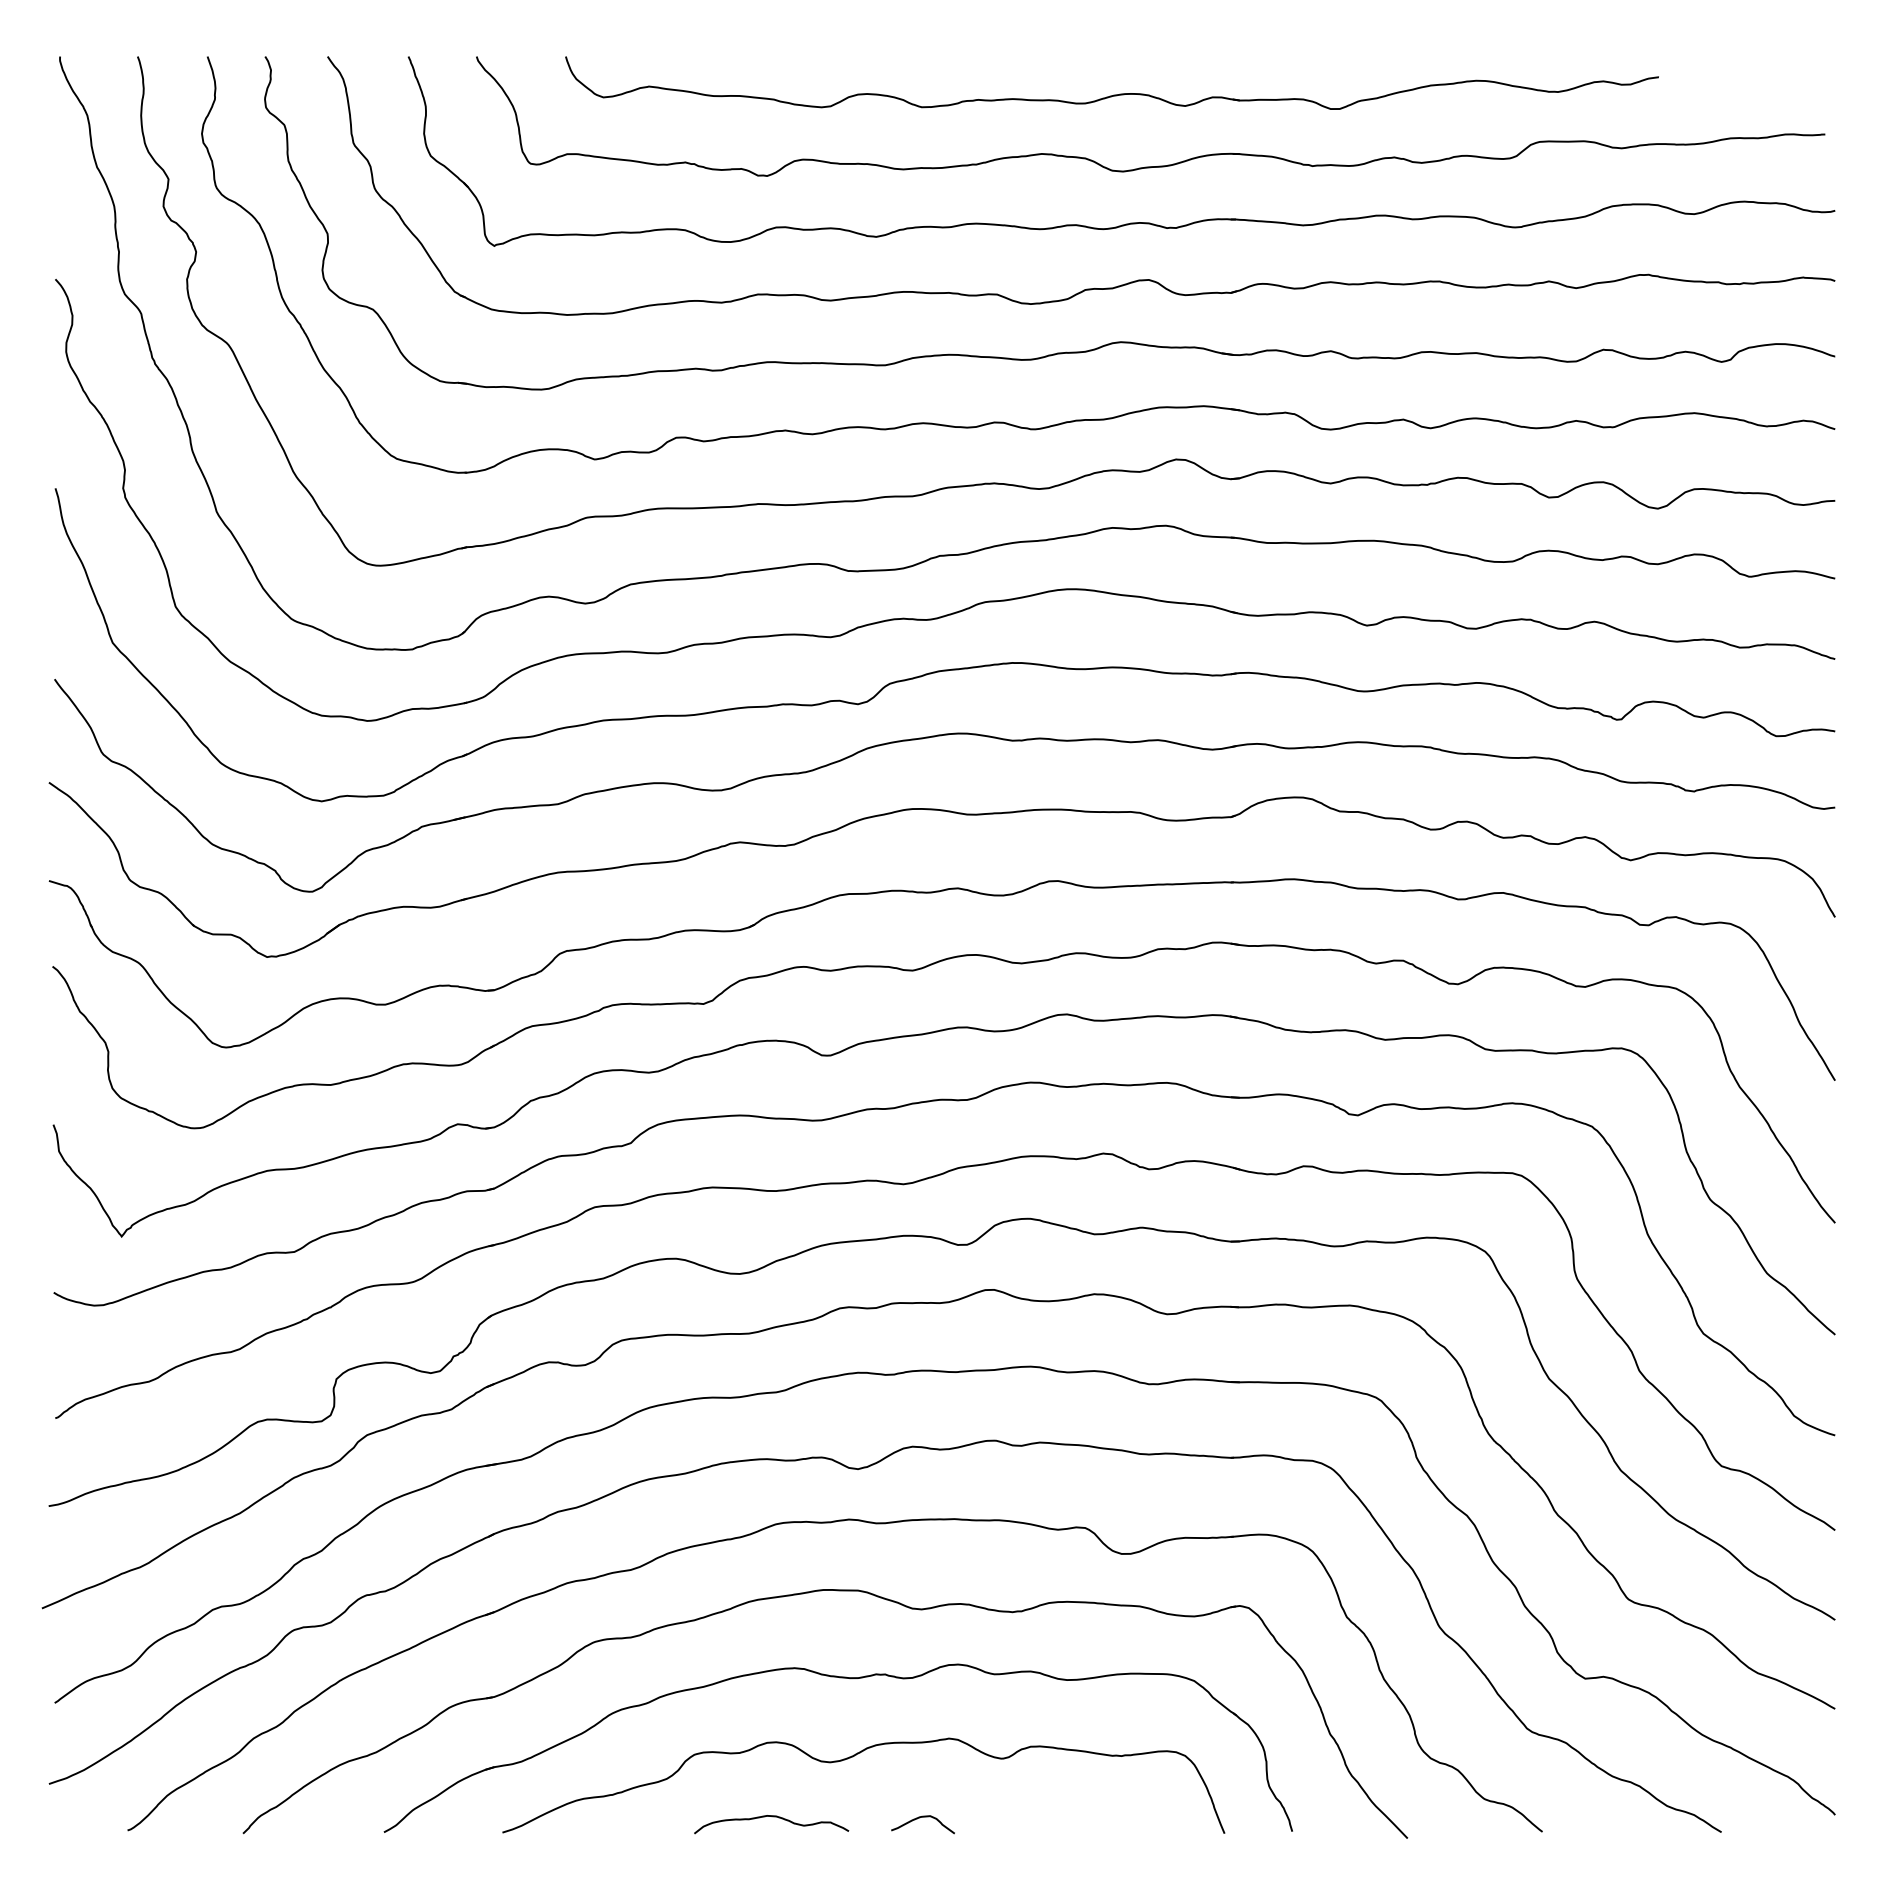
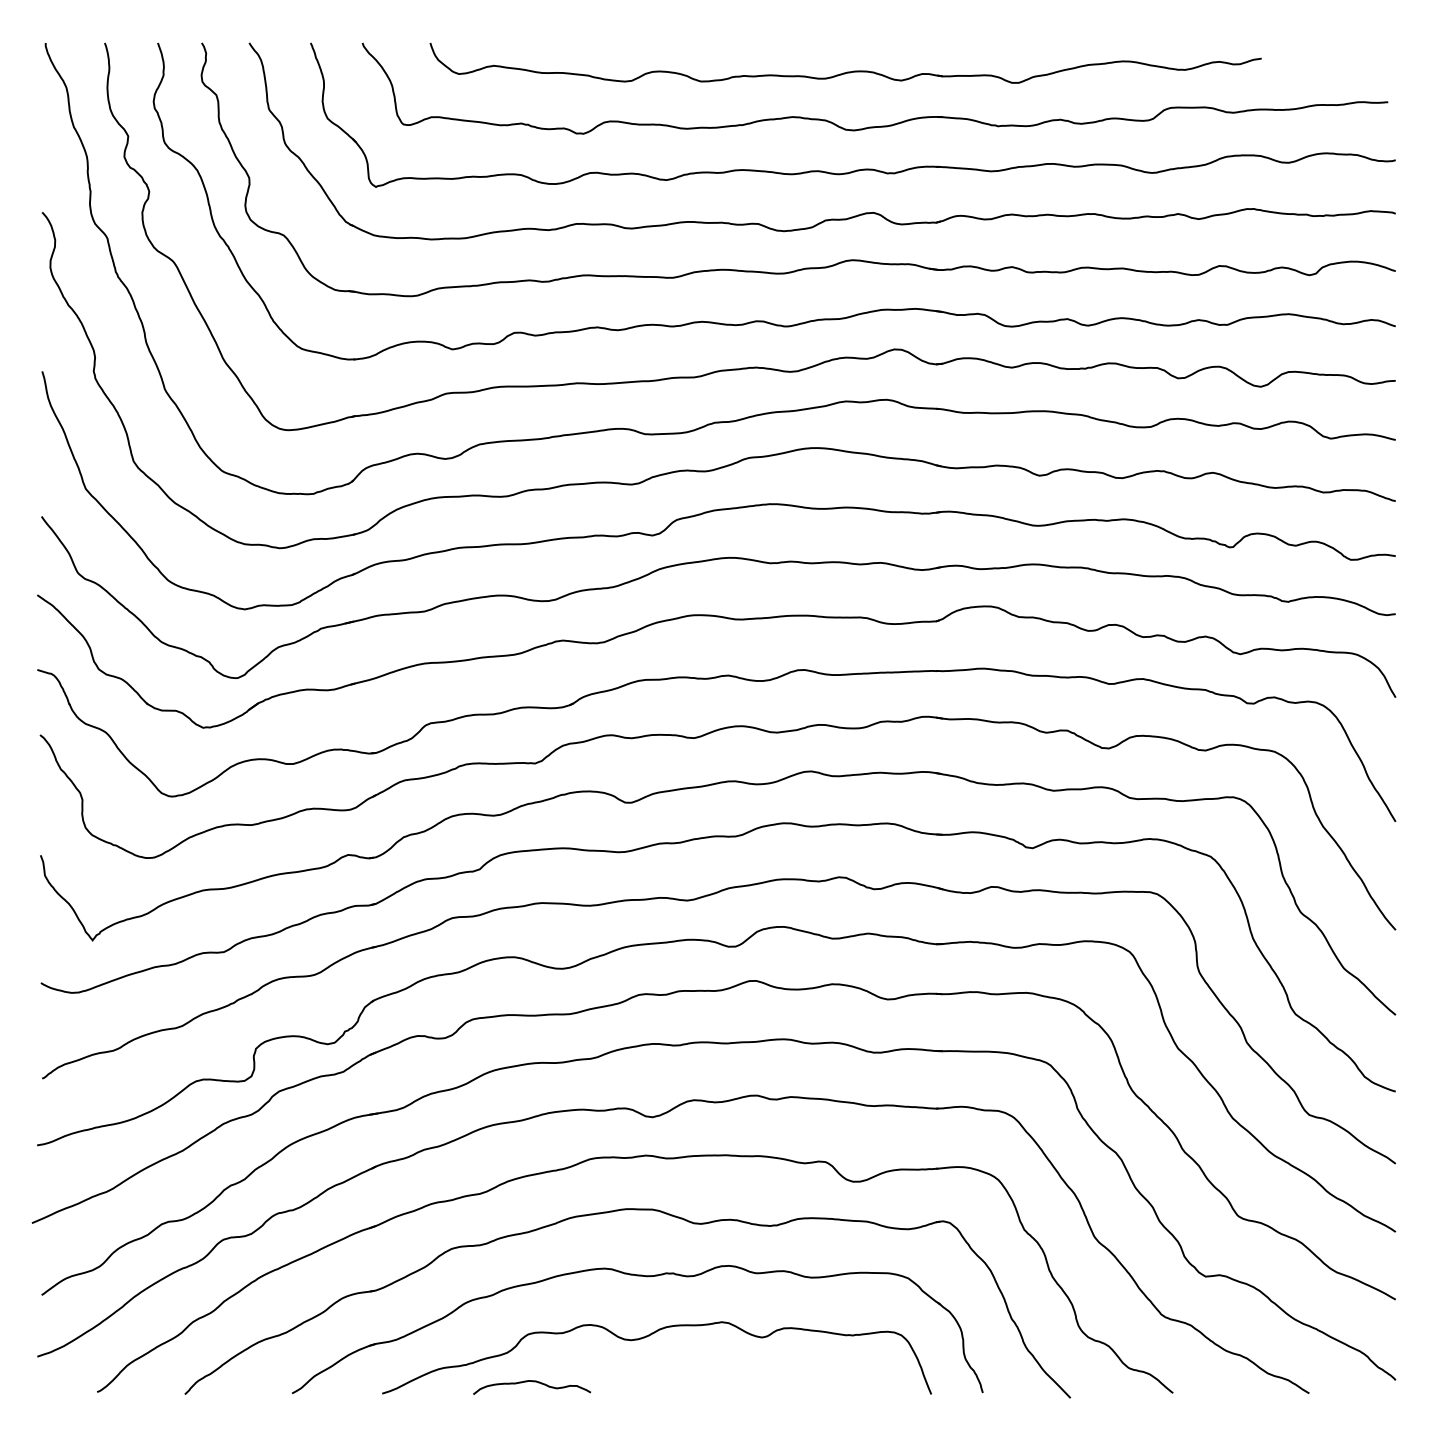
curve: (772, 1817) -> (532, 1382), moved
curve: (919, 1818) -> (699, 1382), removed

